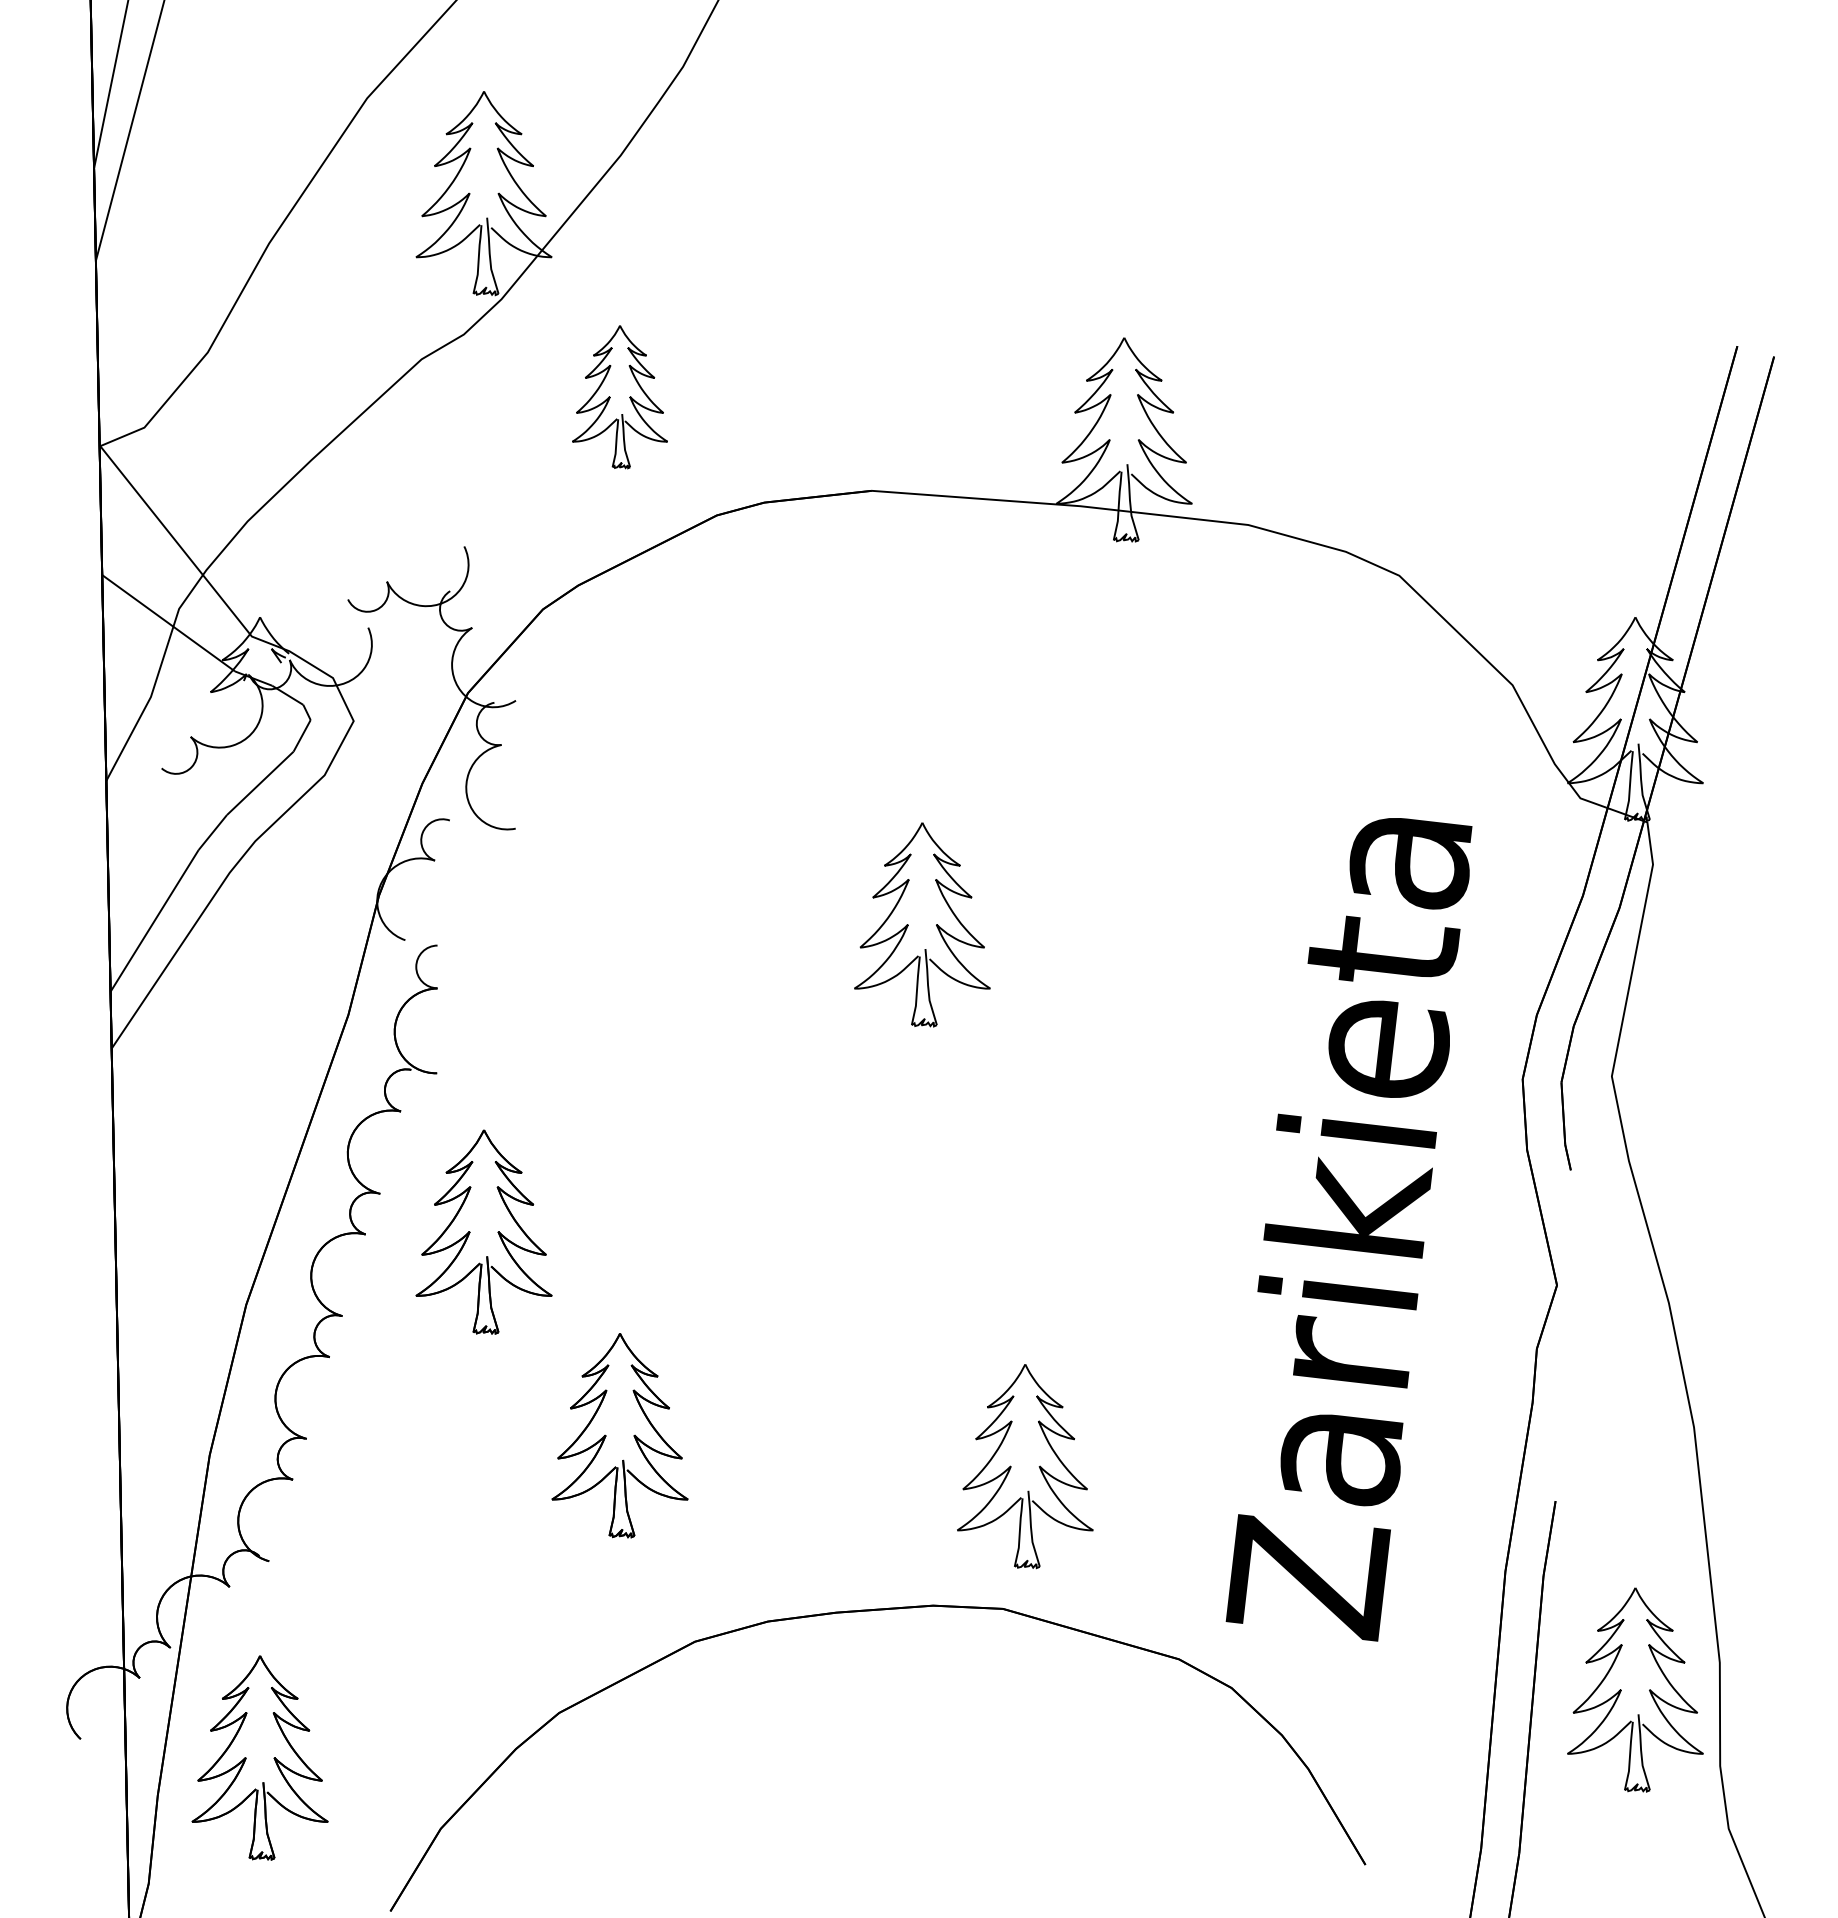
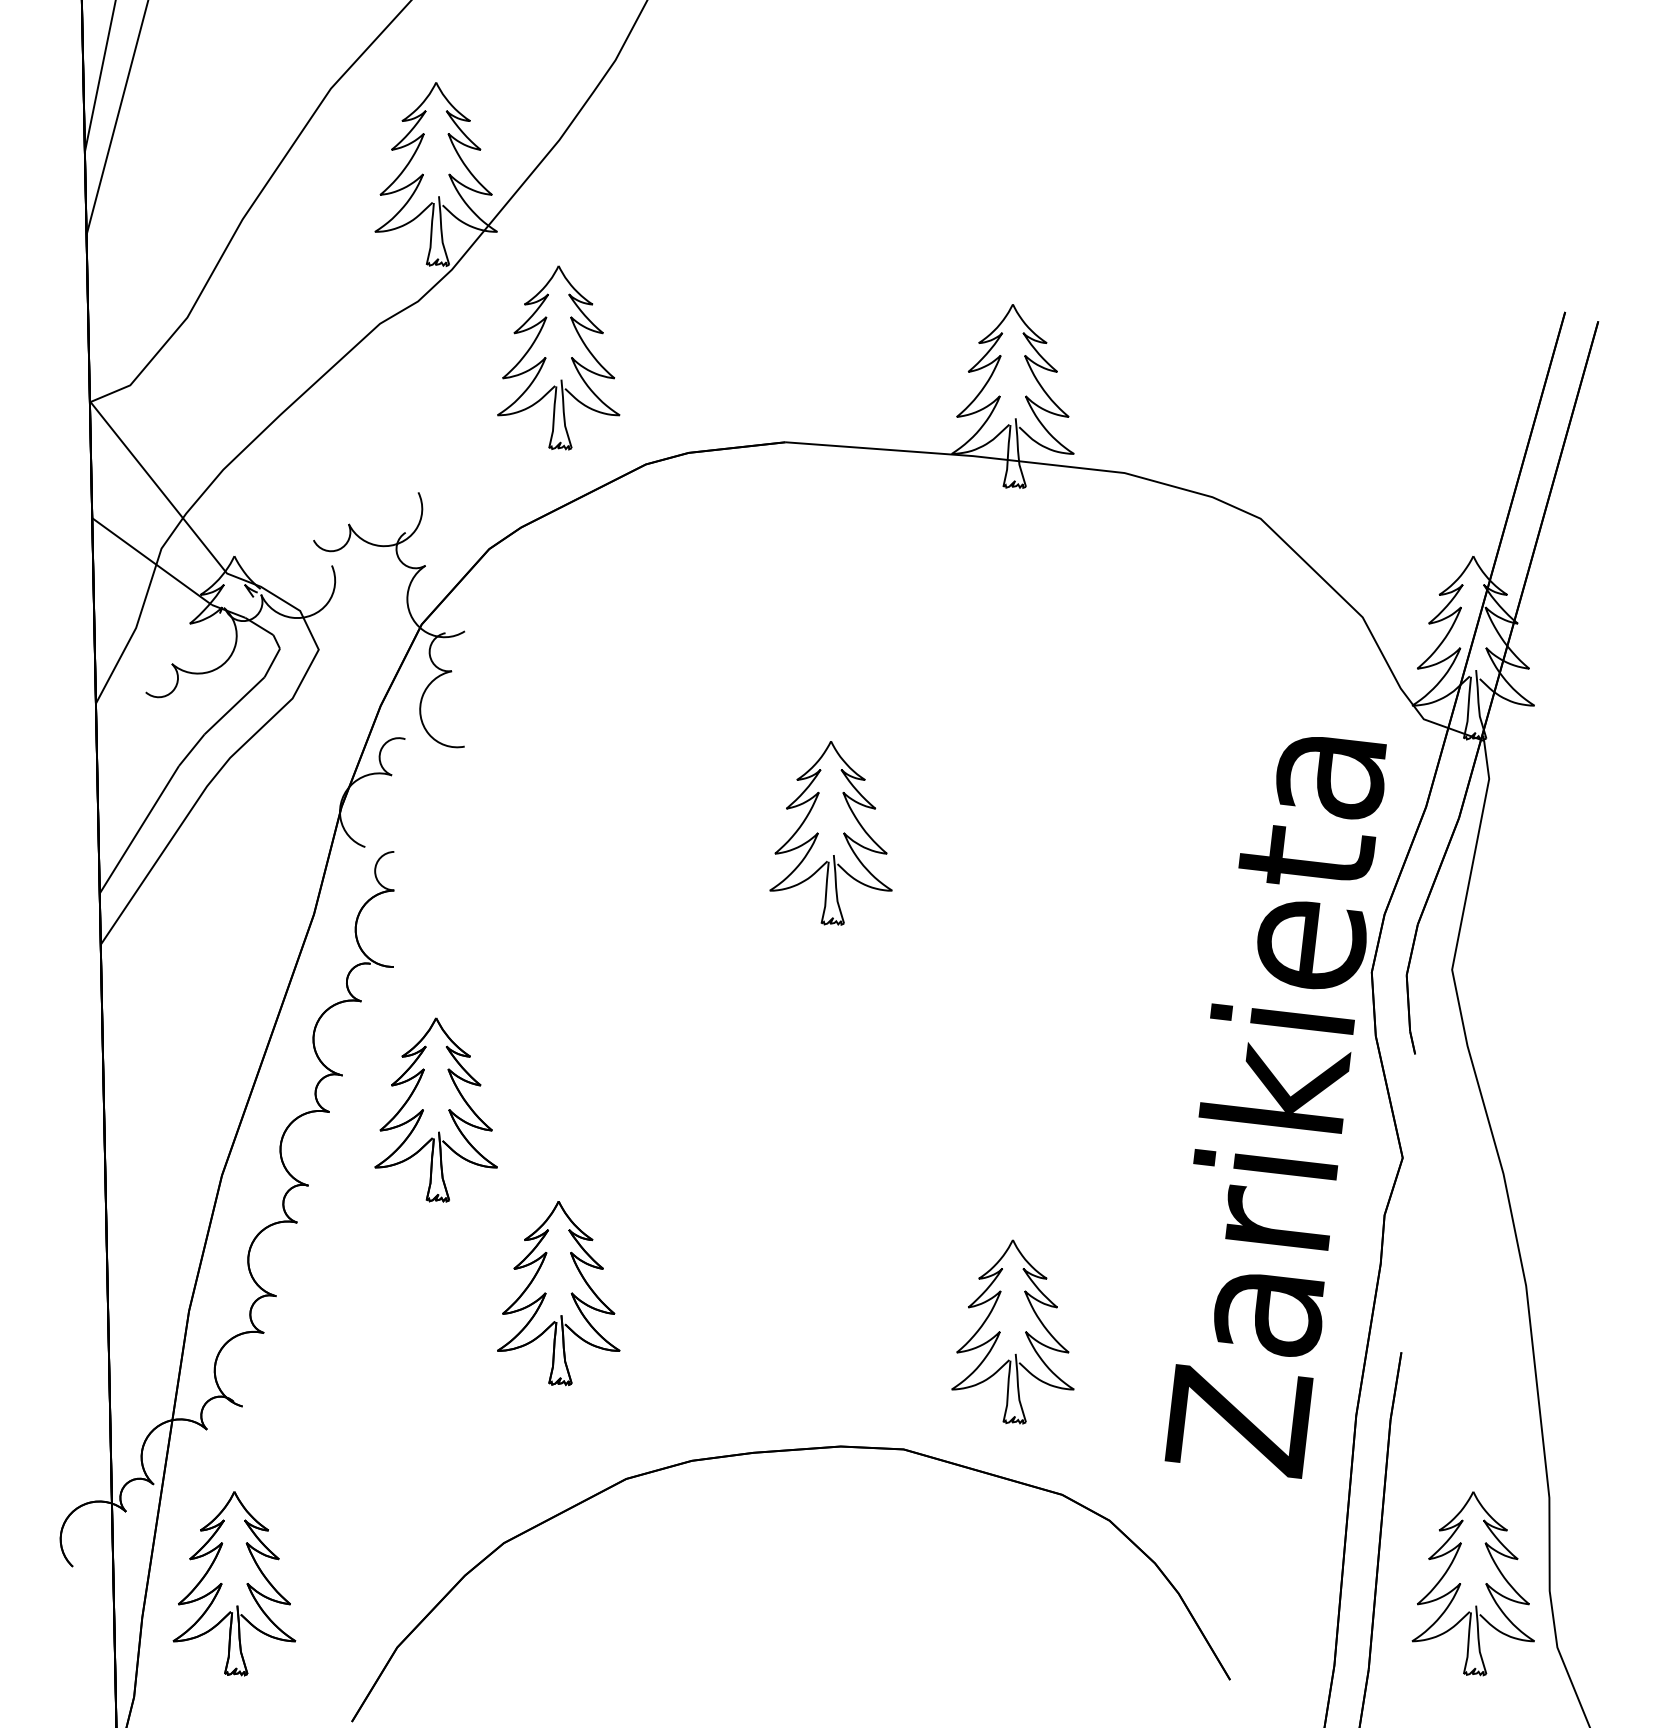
part: (619, 396) -> (558, 357), size x1.43
text: (1348, 1229) -> (1275, 1107), moved
part: (1038, 1466) -> (1024, 1331), moved
part: (1621, 1689) -> (1460, 1583), moved

